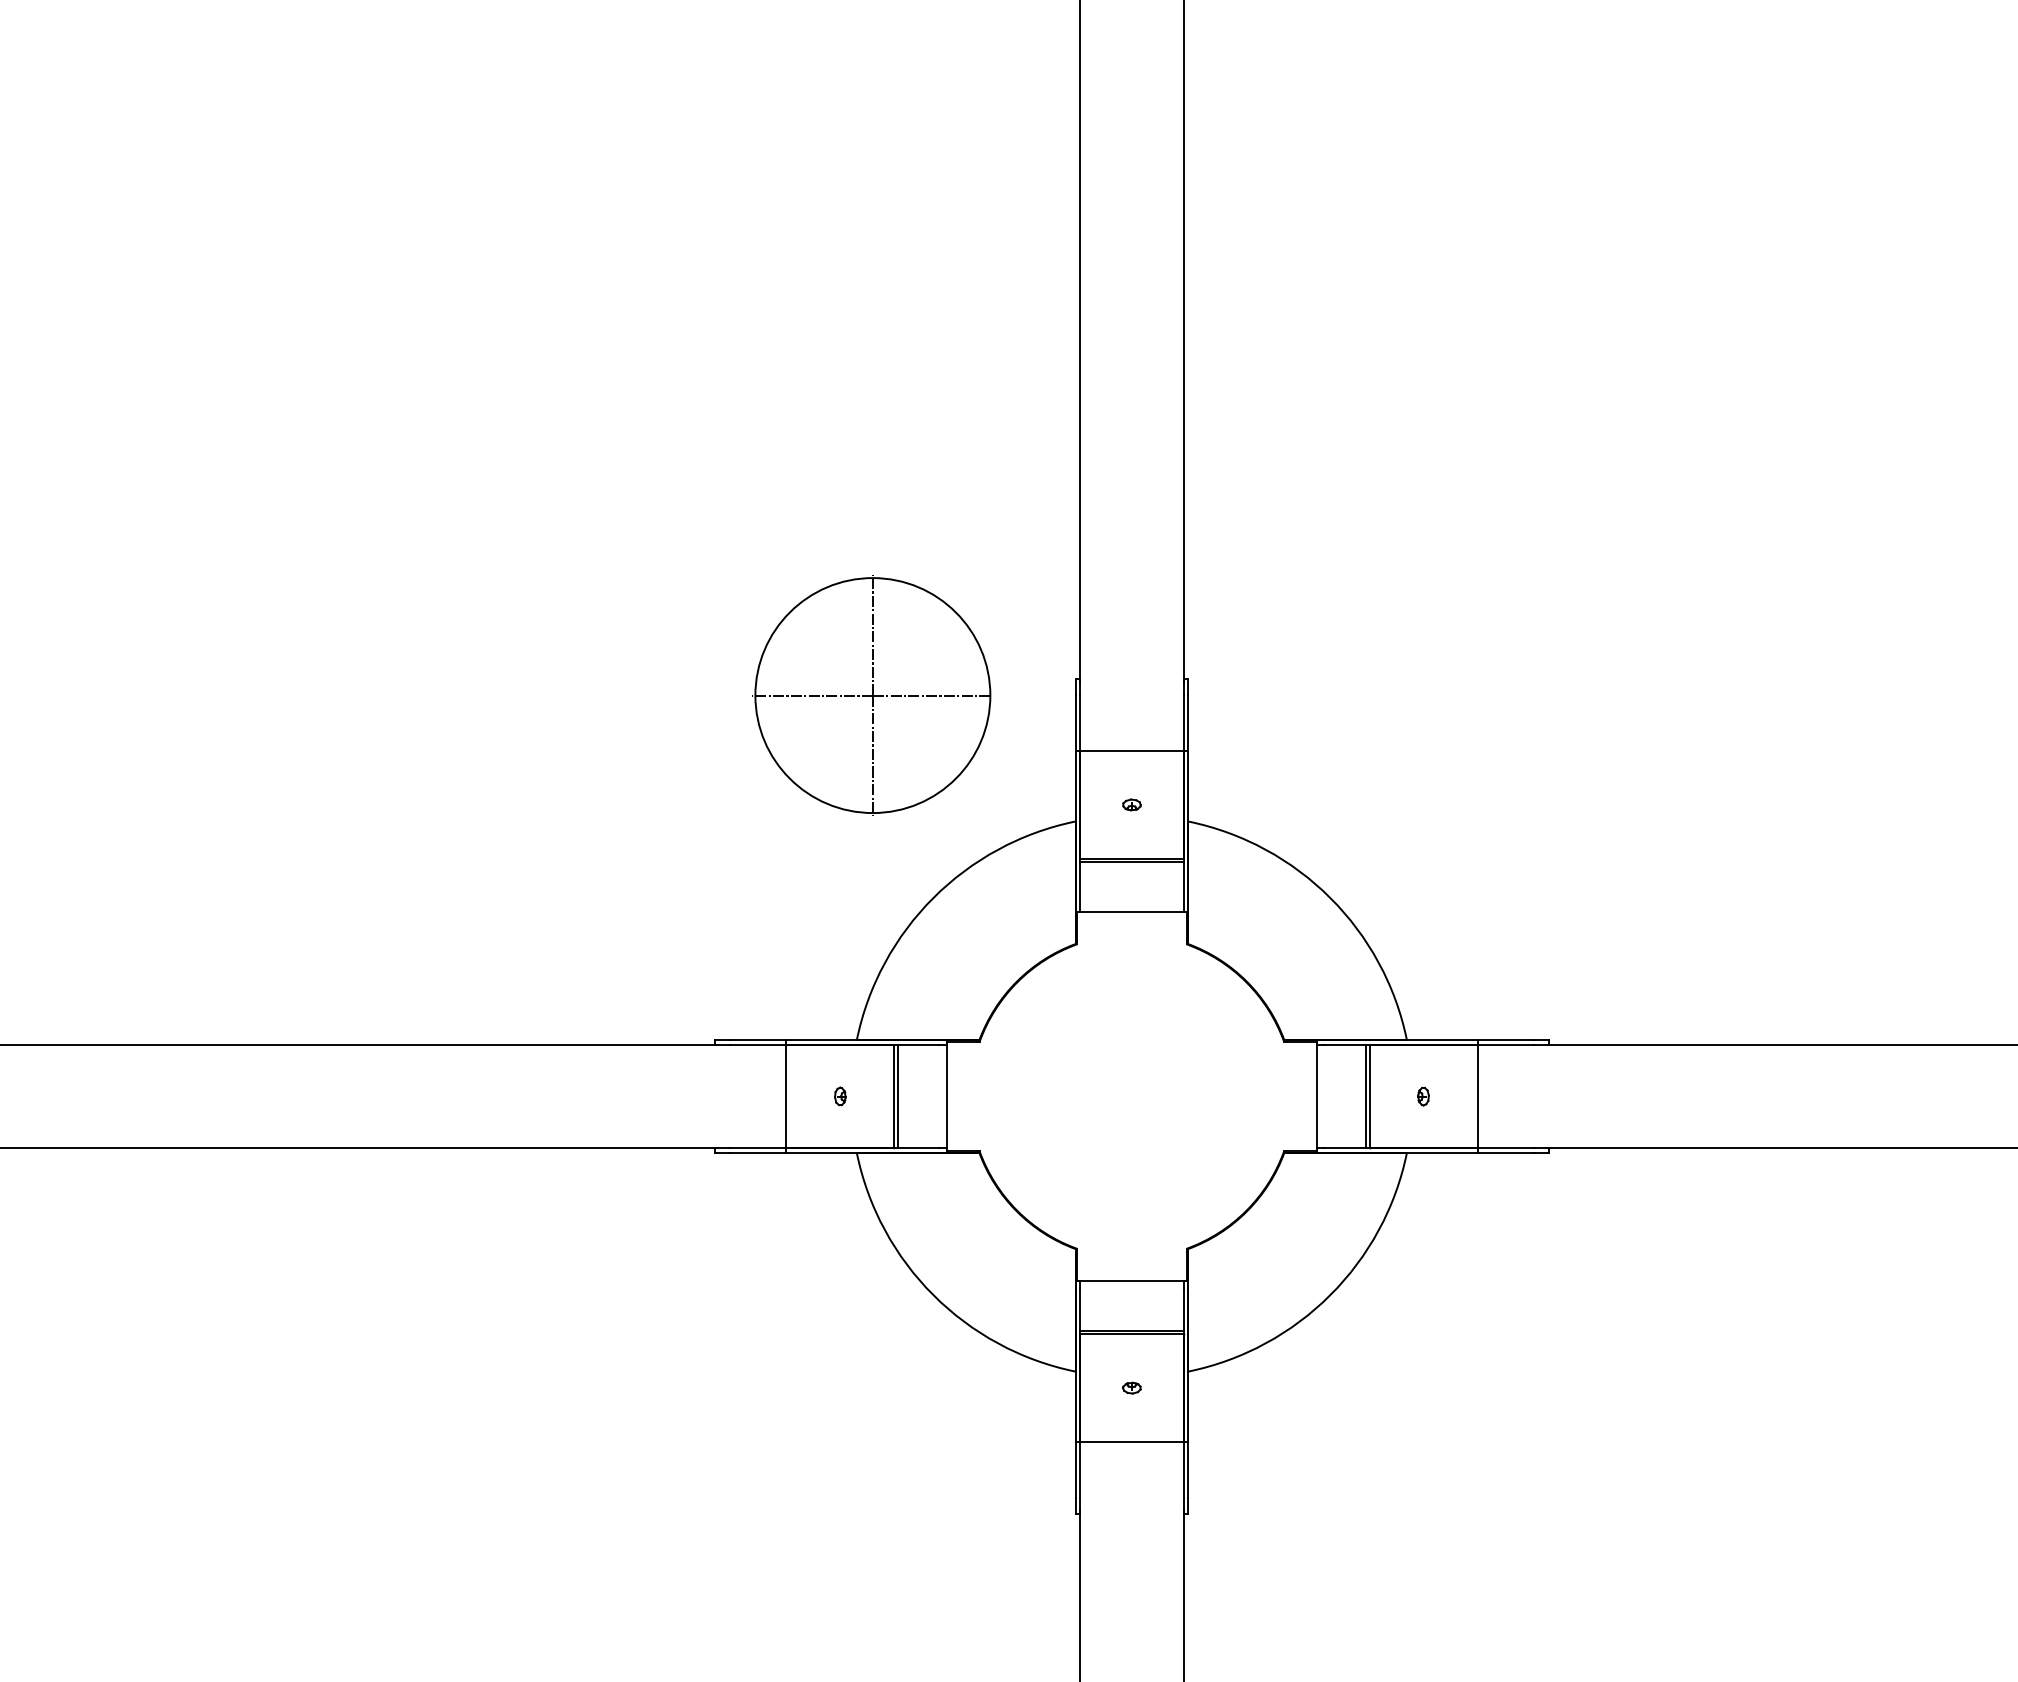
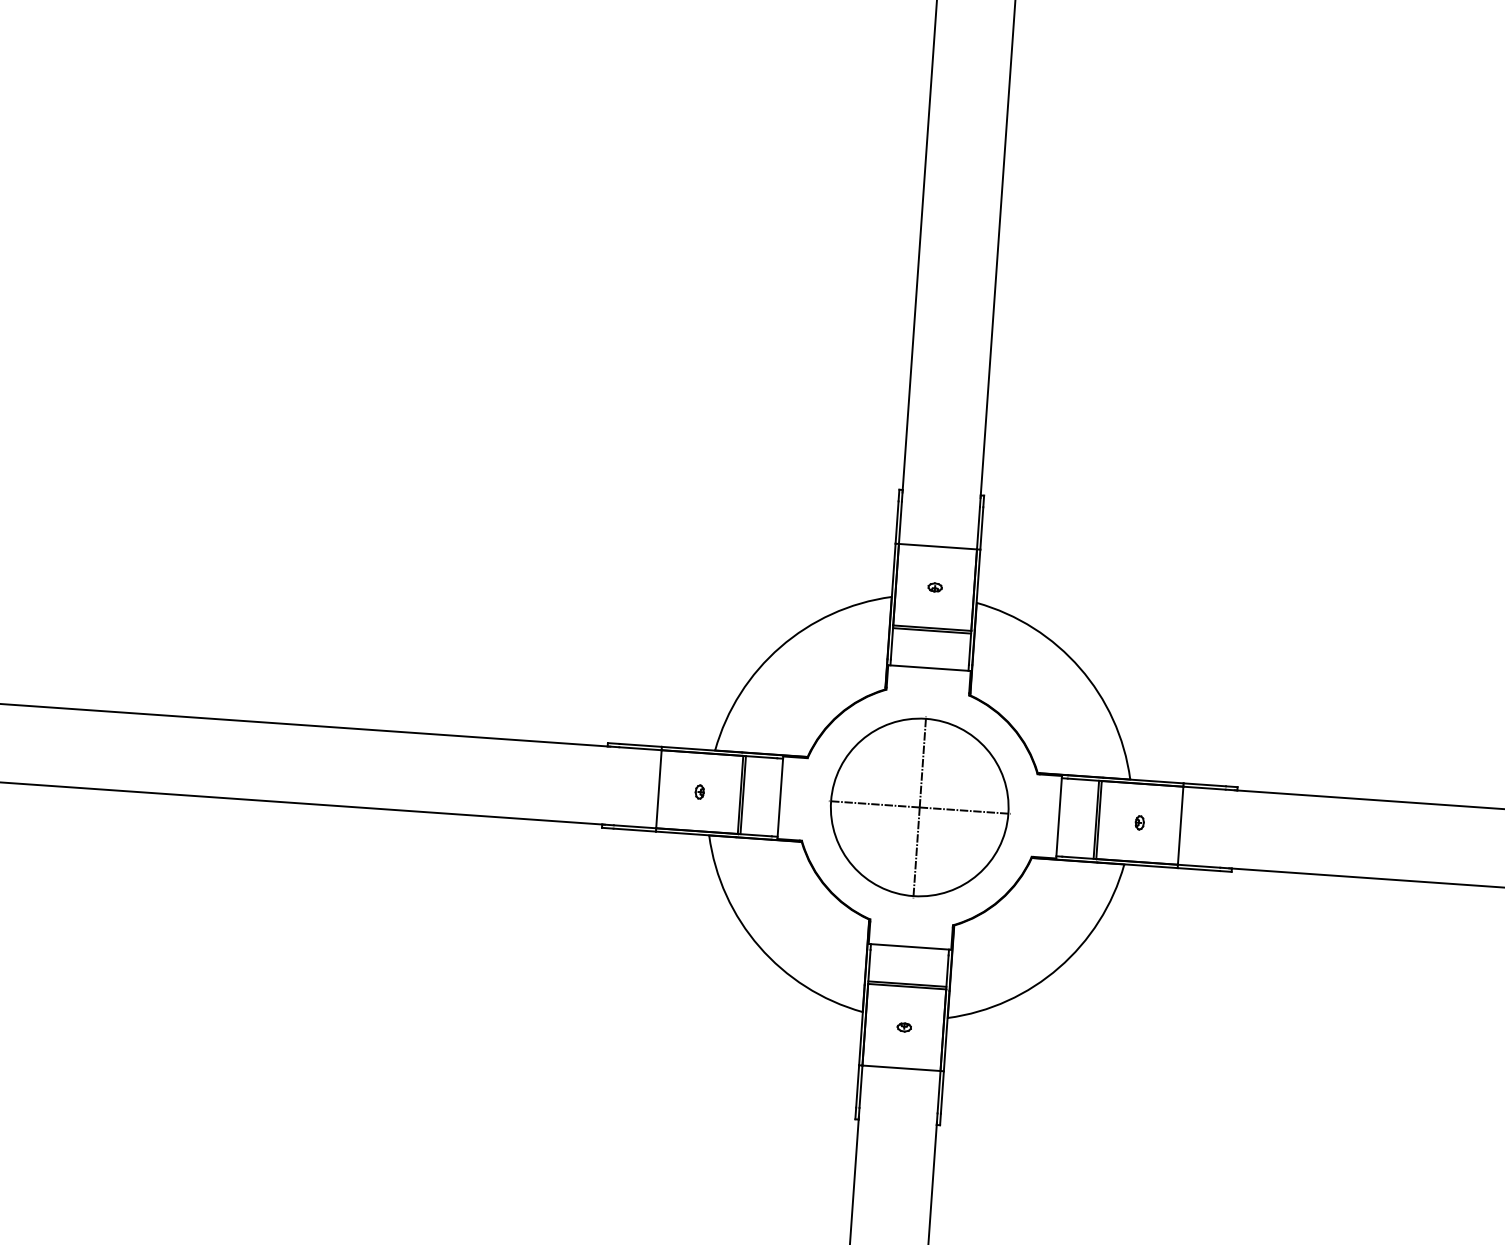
part: (871, 695) -> (918, 807), moved

